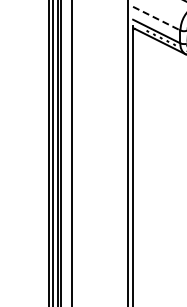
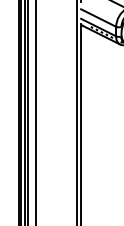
line: (157, 18) -> (99, 17), dashed -> solid

